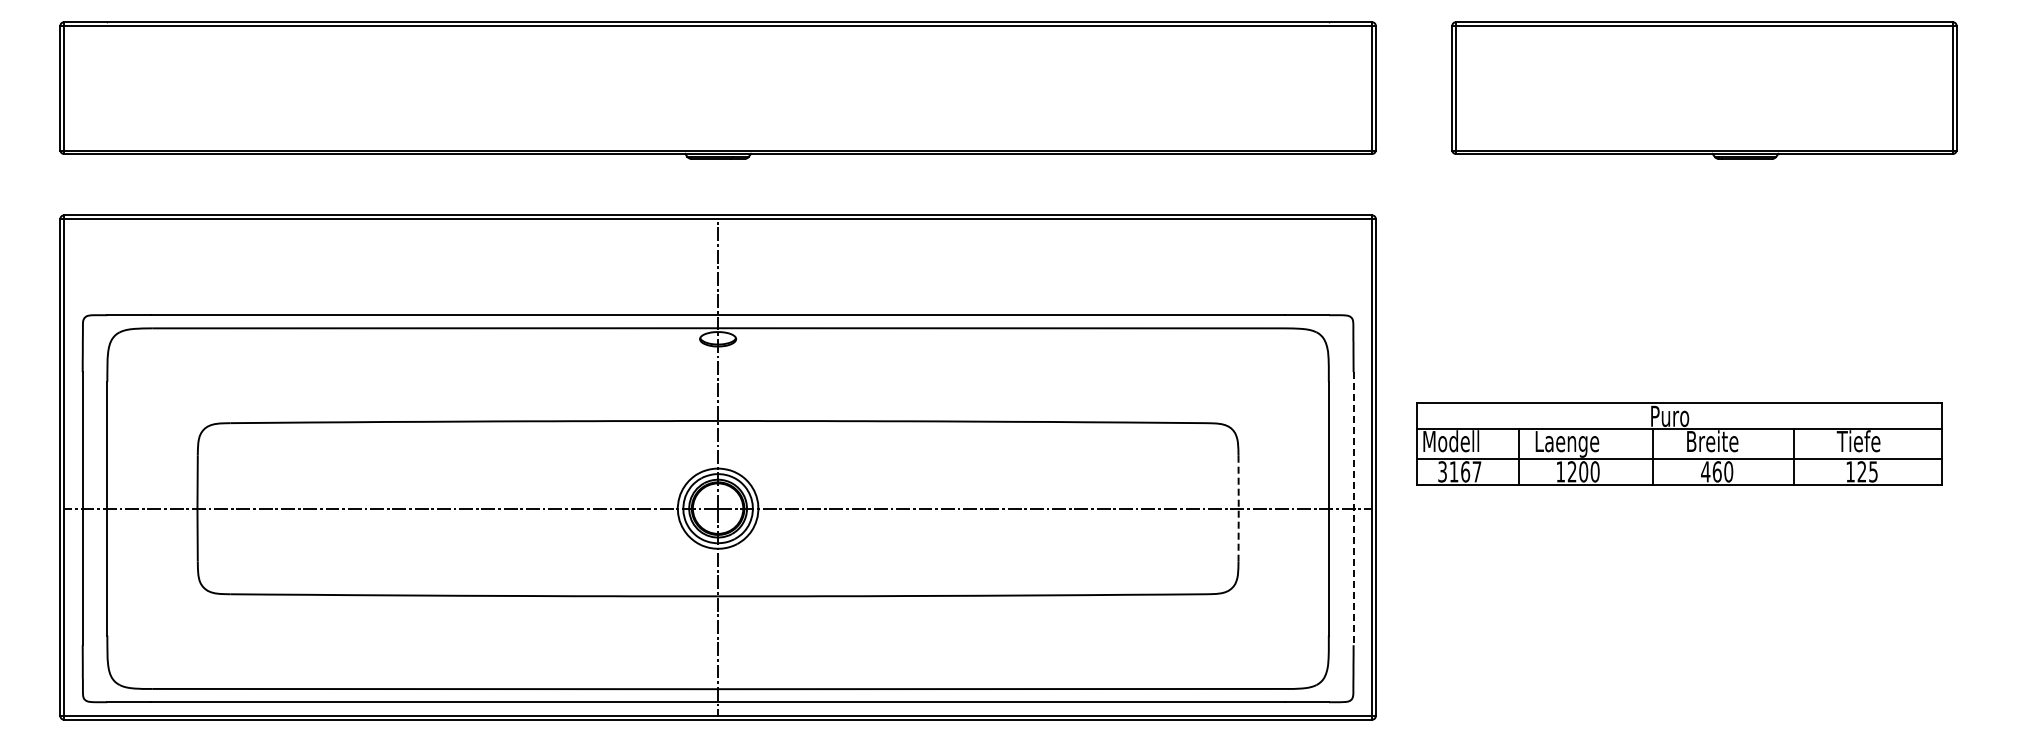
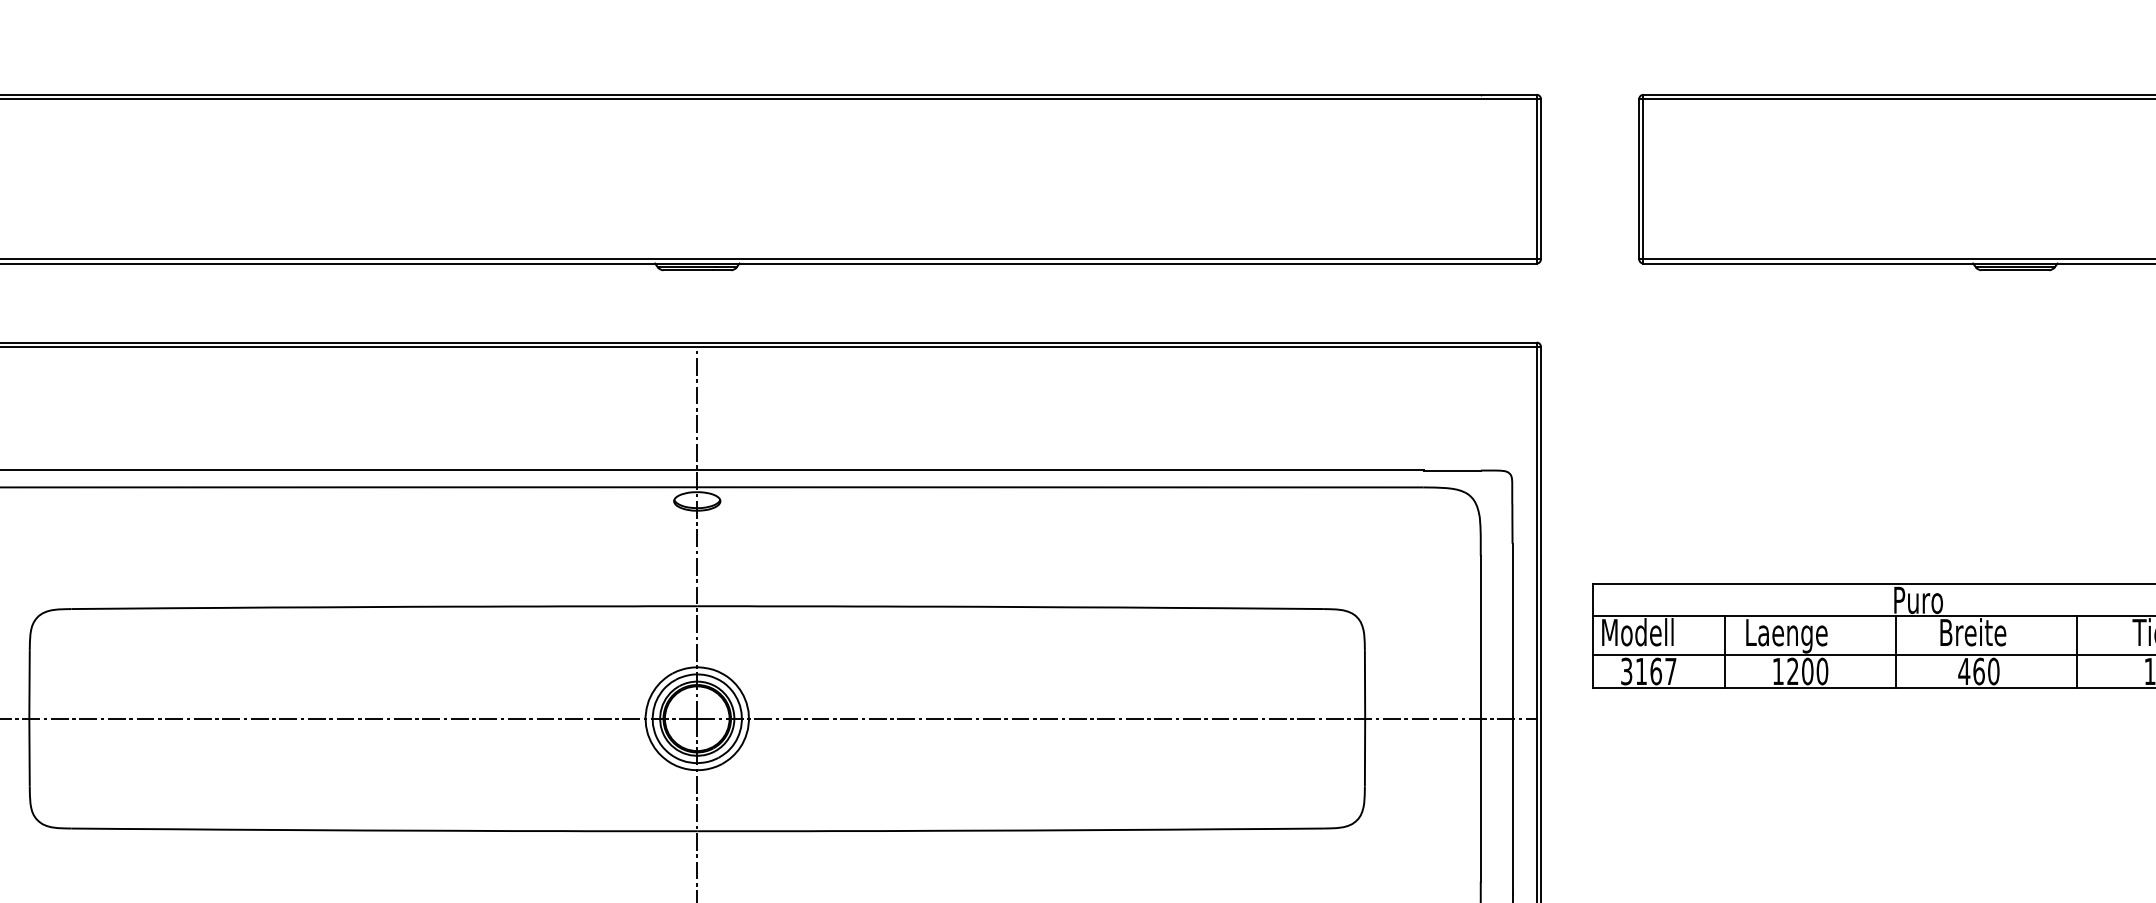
line: (1238, 508) -> (1364, 718), dashed -> solid
line: (1353, 508) -> (1512, 718), dashed -> solid

